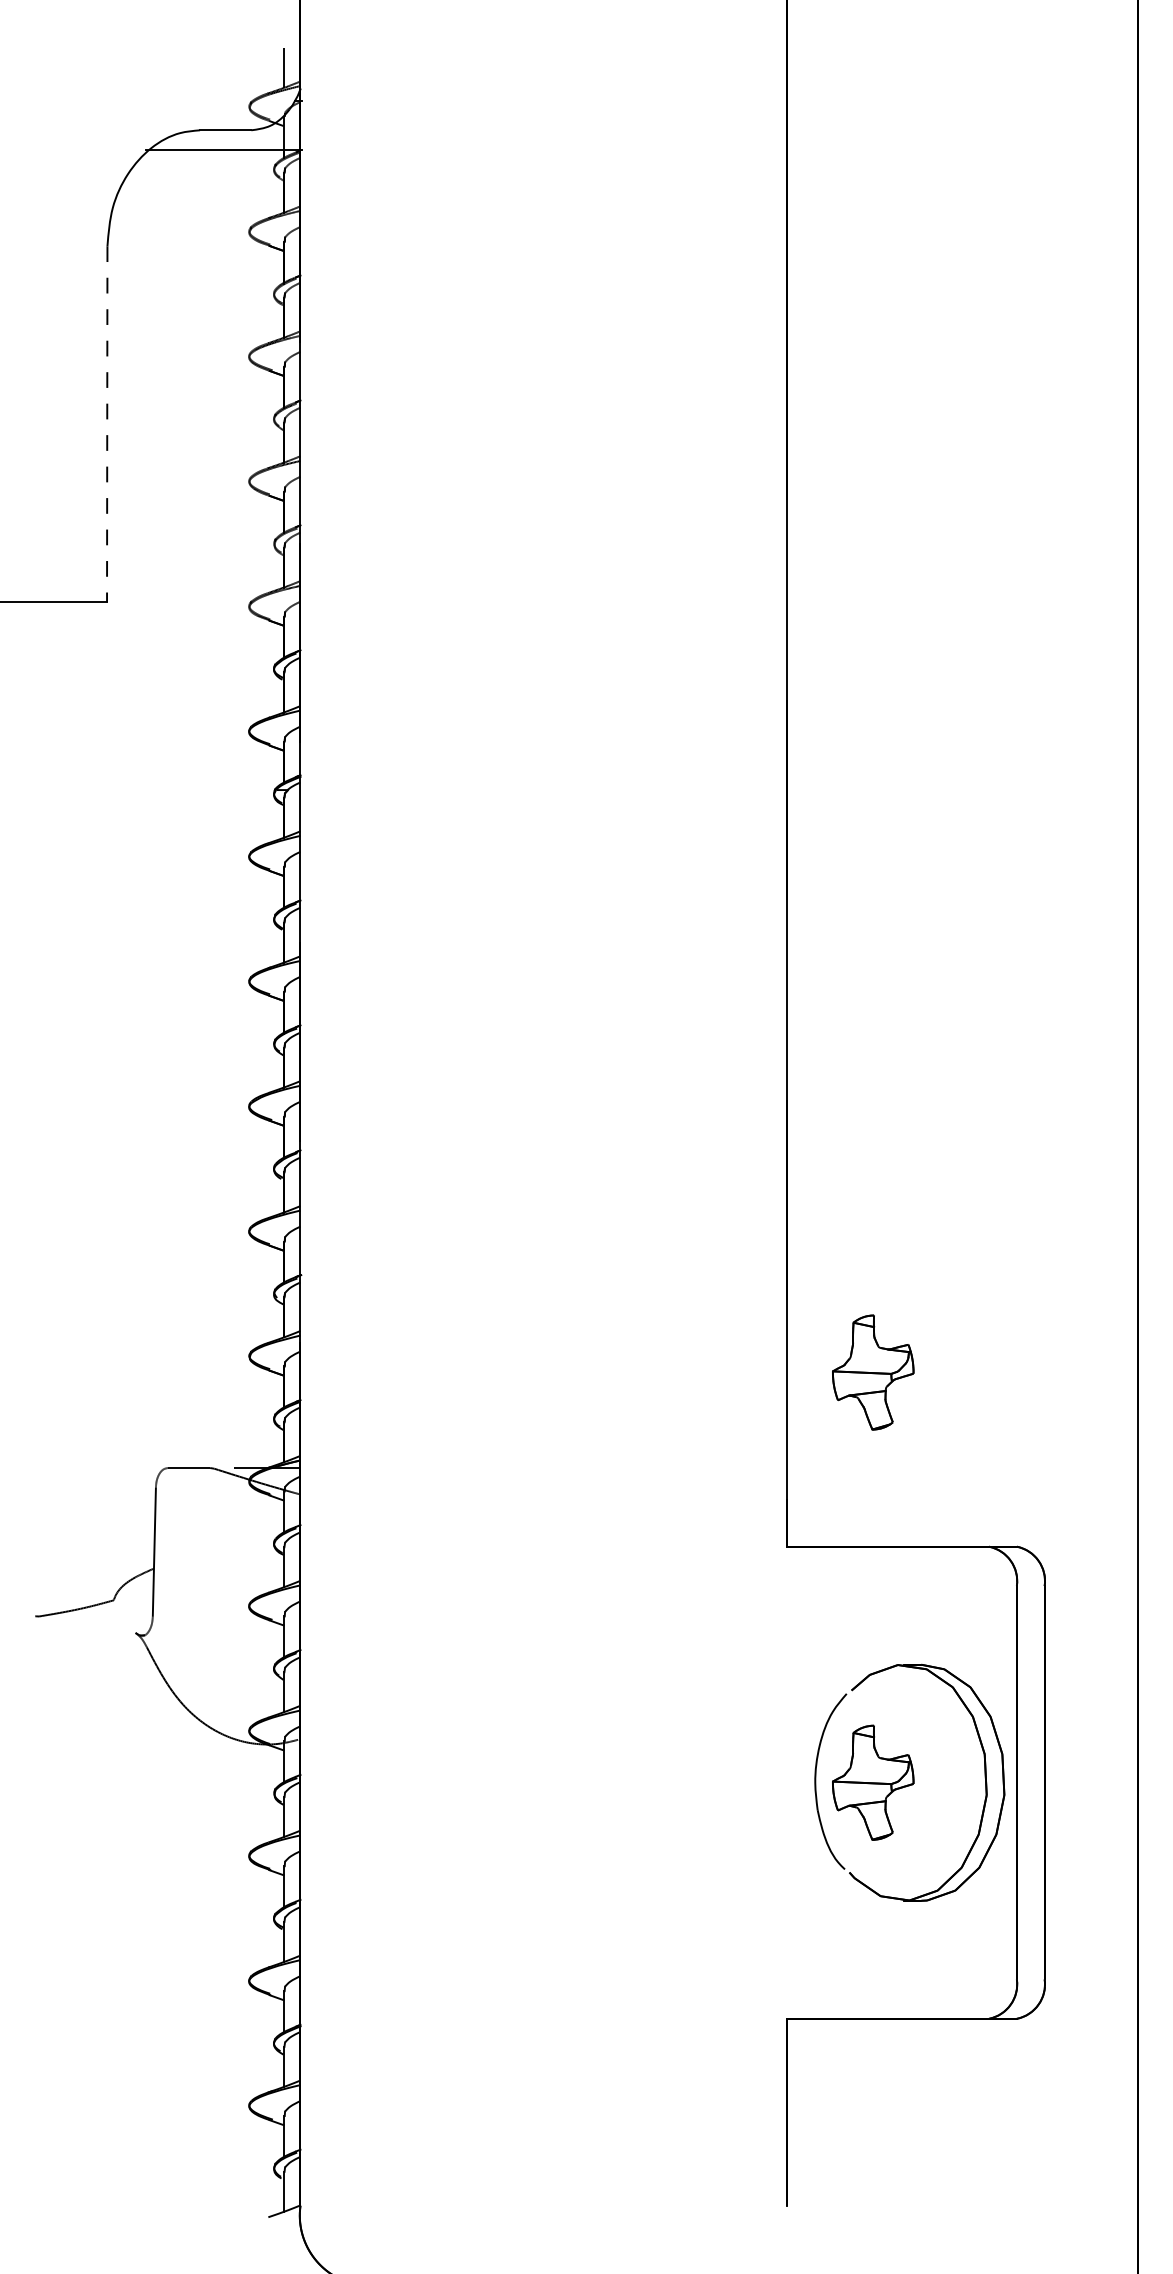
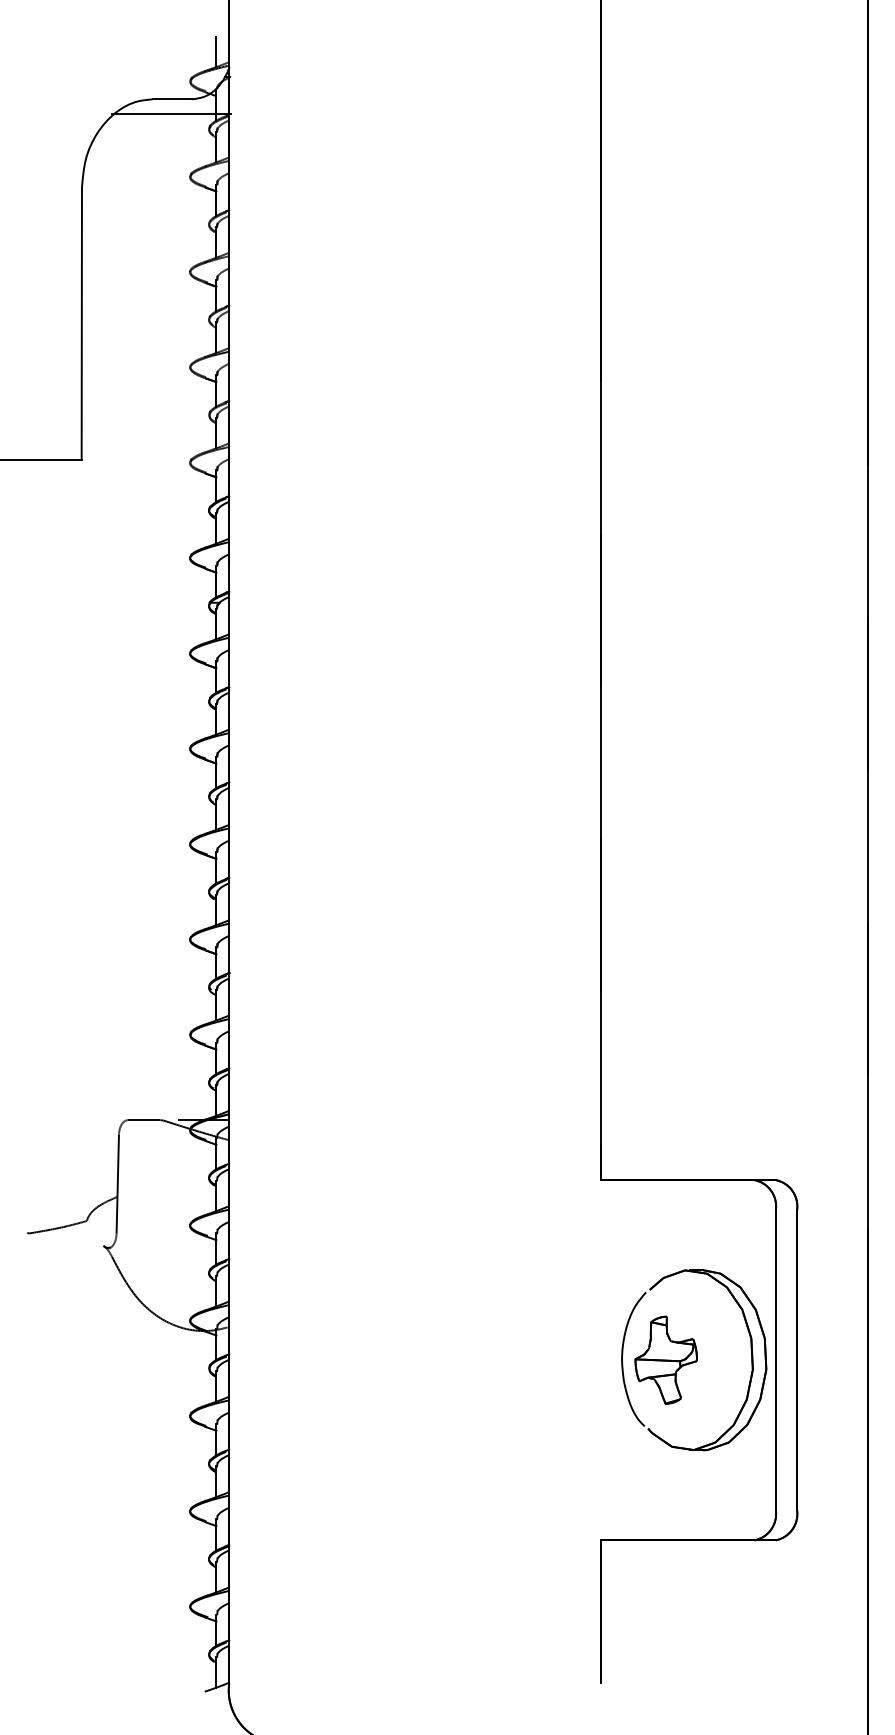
line: (106, 424) -> (81, 323), dashed -> solid
part: (872, 1371) -> (665, 1046), removed

